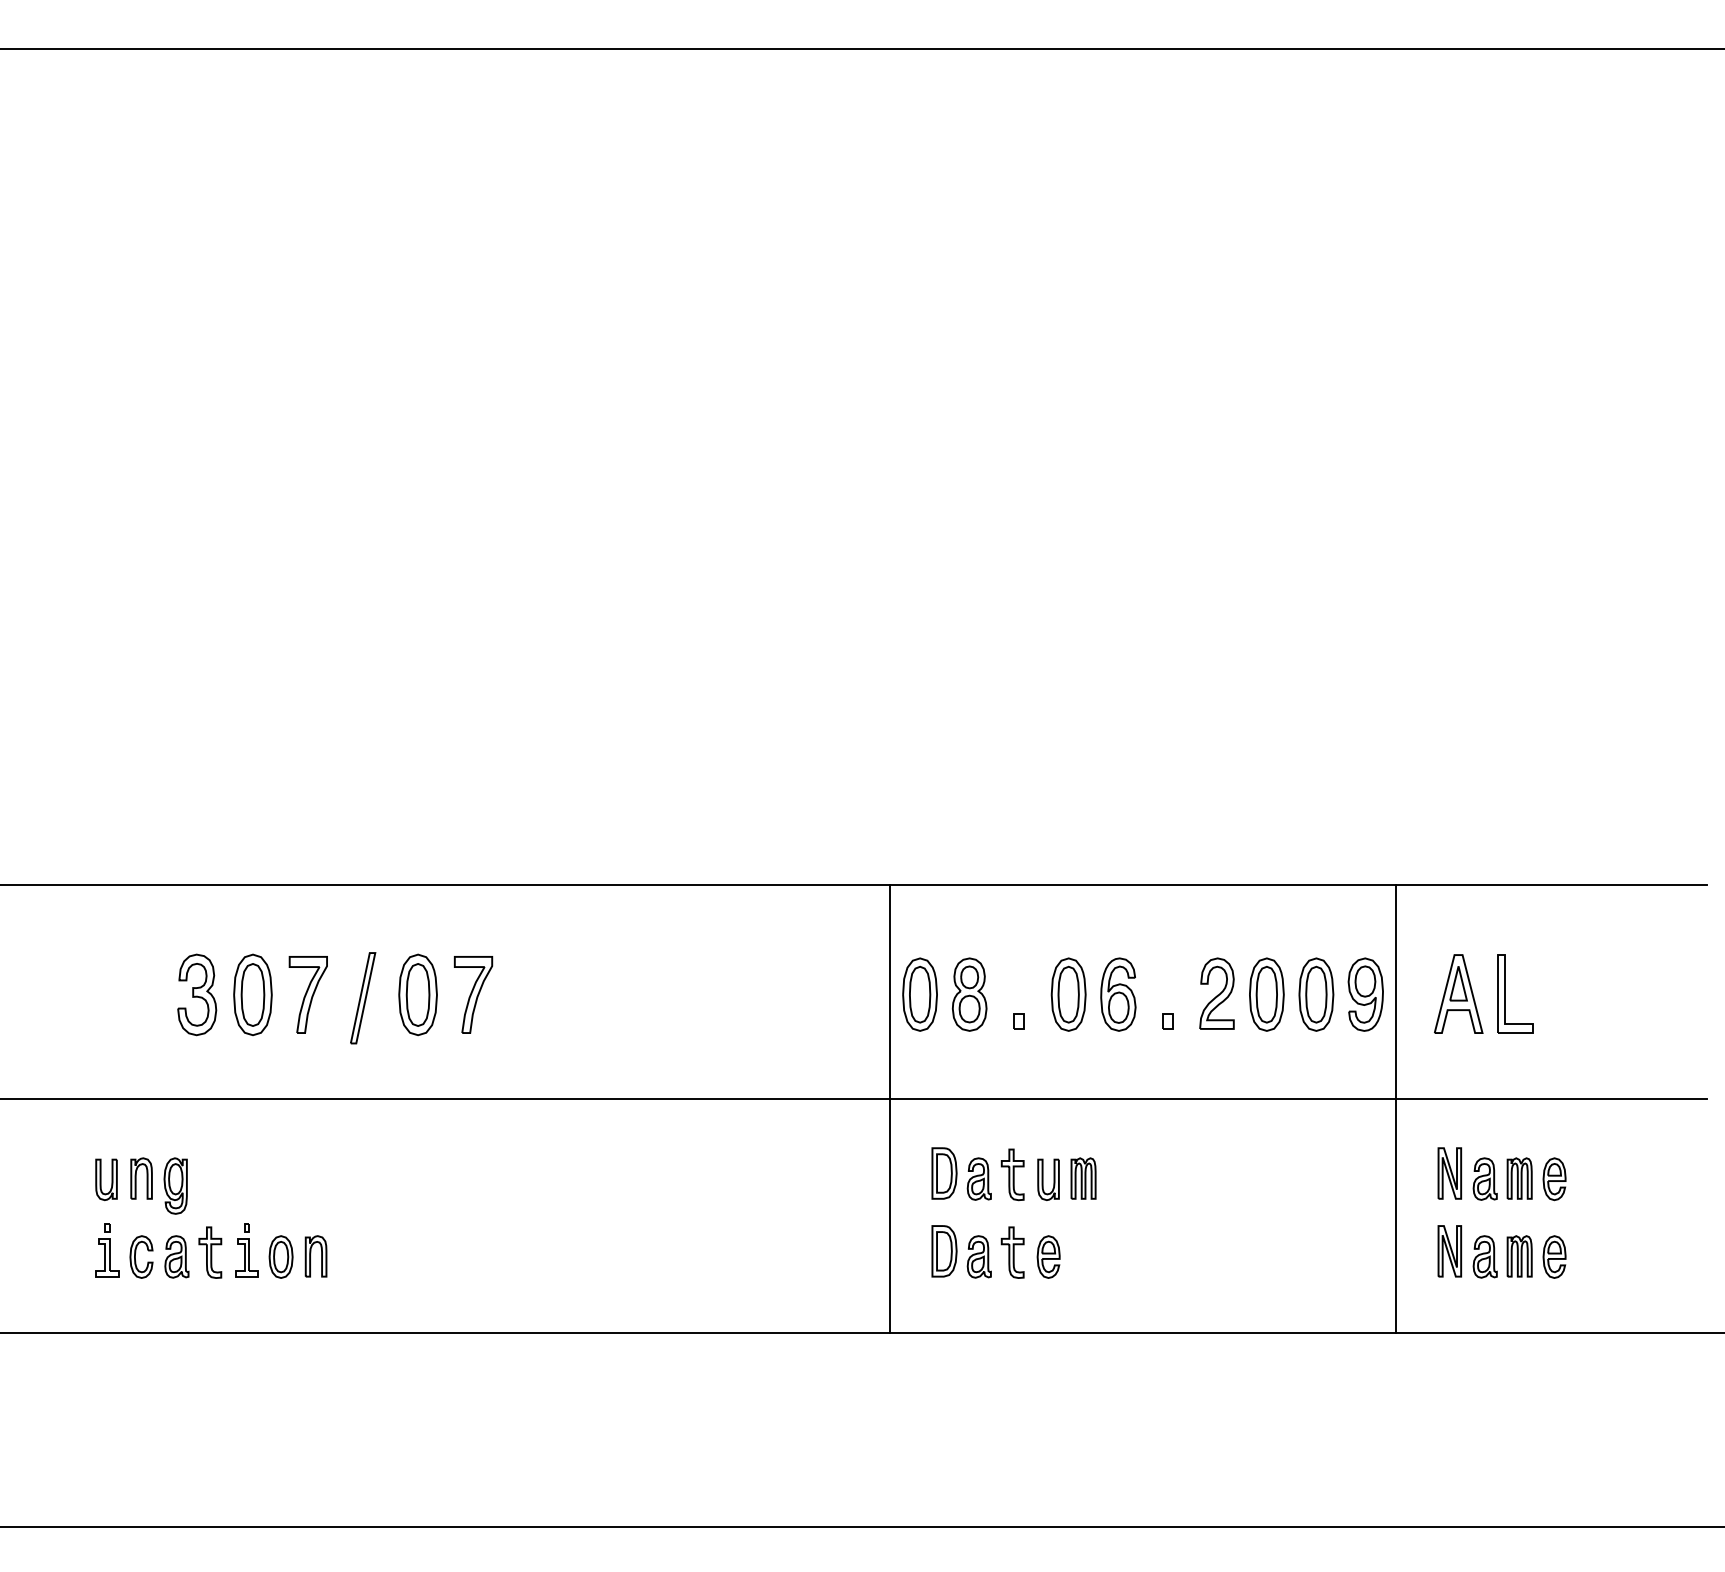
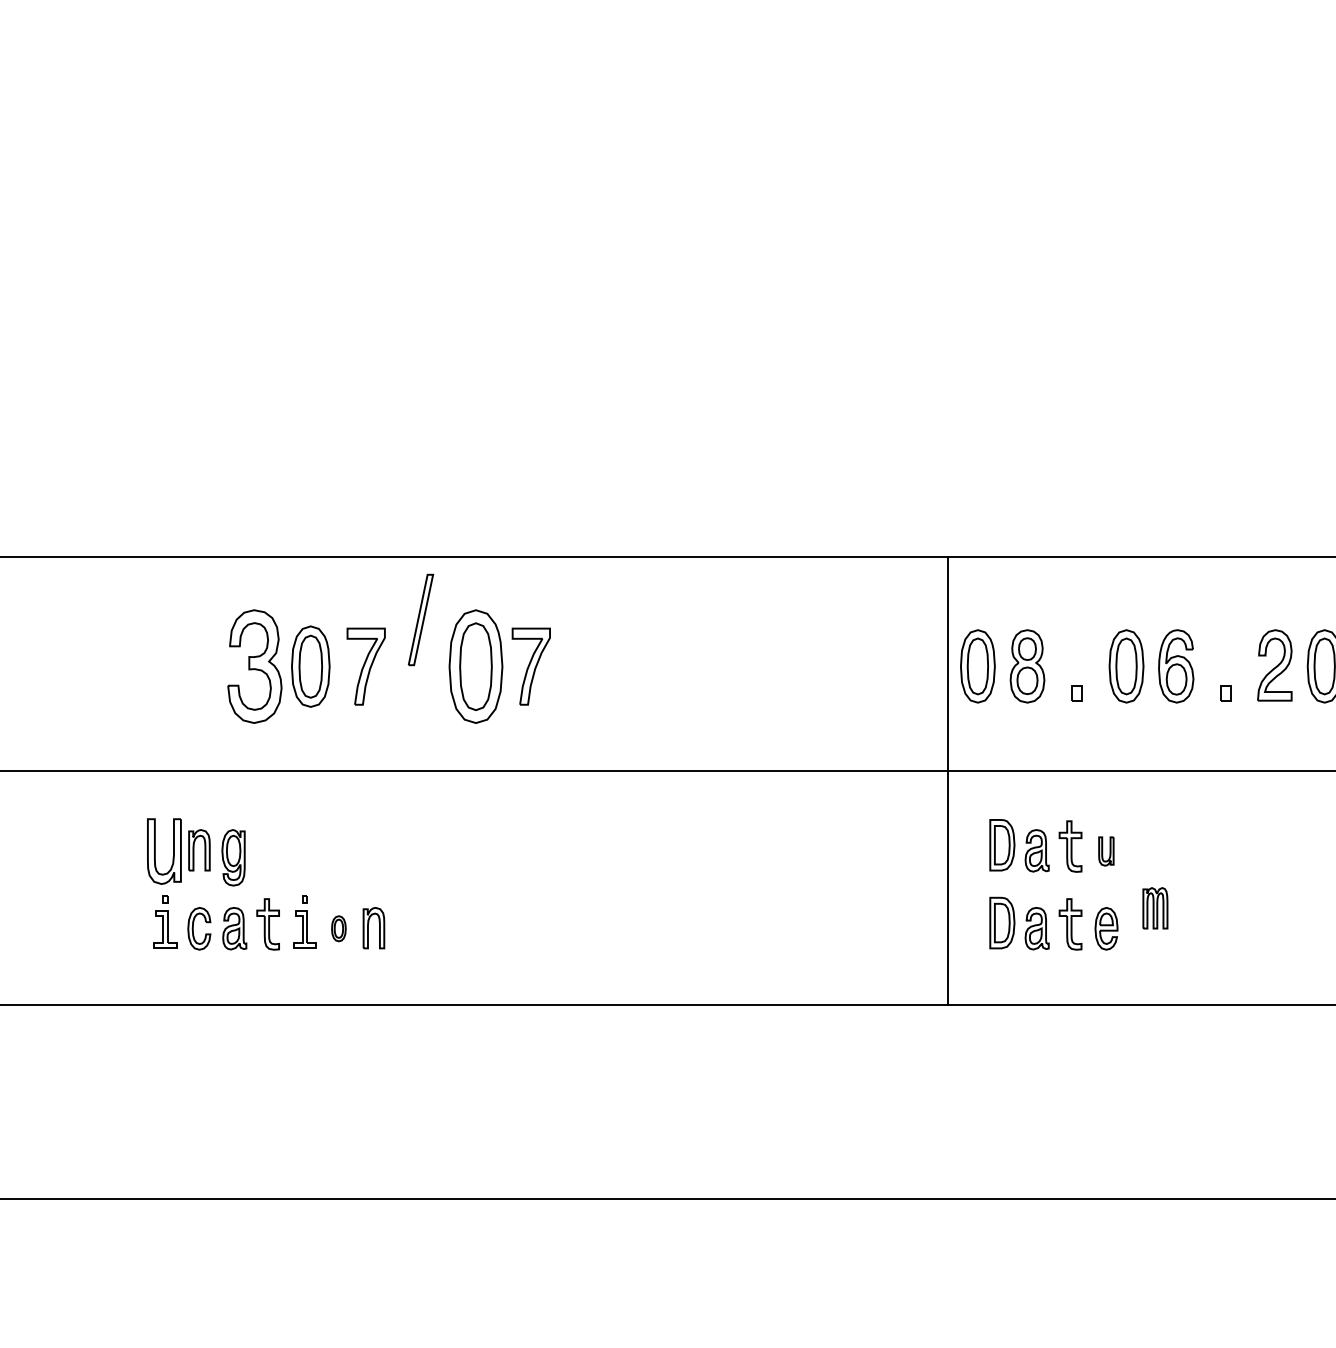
part: (197, 994) -> (255, 666), size x1.4
part: (417, 994) -> (475, 666), size x1.4
part: (363, 998) -> (421, 620), moved
part: (1083, 1178) -> (1155, 908), moved
part: (106, 1179) -> (164, 851), size x1.6
part: (1048, 1179) -> (1106, 851), size x0.7
part: (280, 1256) -> (338, 928), size x0.6

